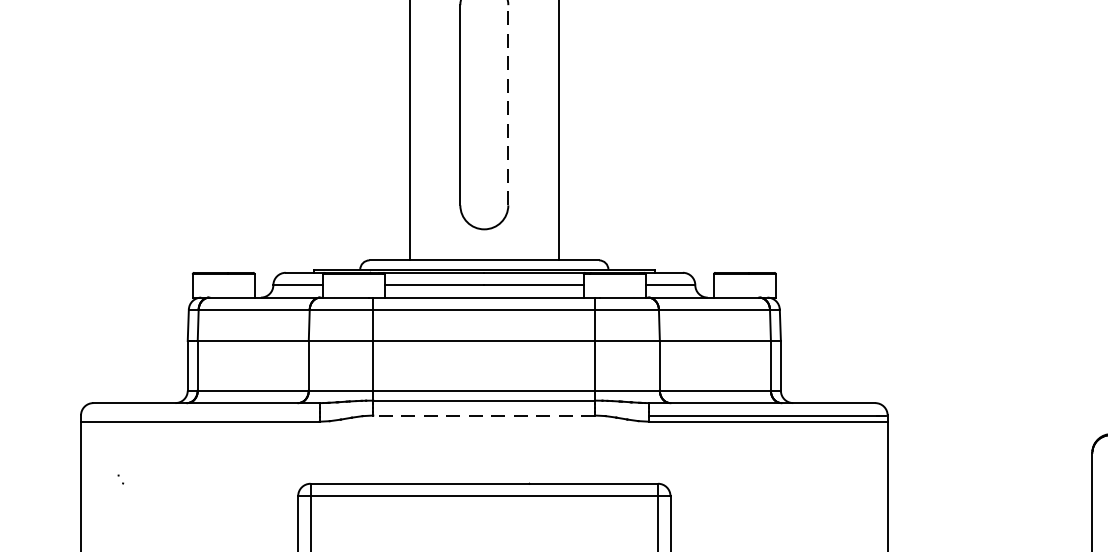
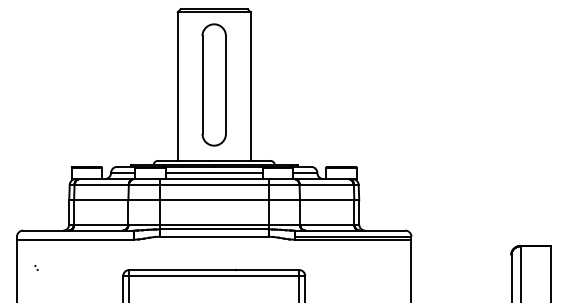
line: (507, 106) -> (225, 85), dashed -> solid
line: (482, 415) -> (213, 236), dashed -> solid

